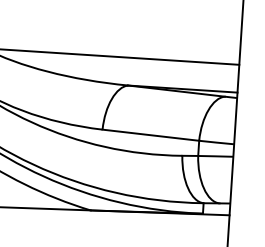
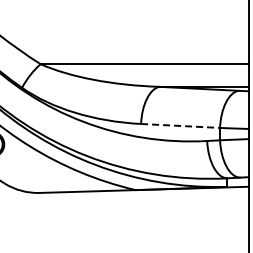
line: (150, 134) -> (180, 125), solid -> dashed

